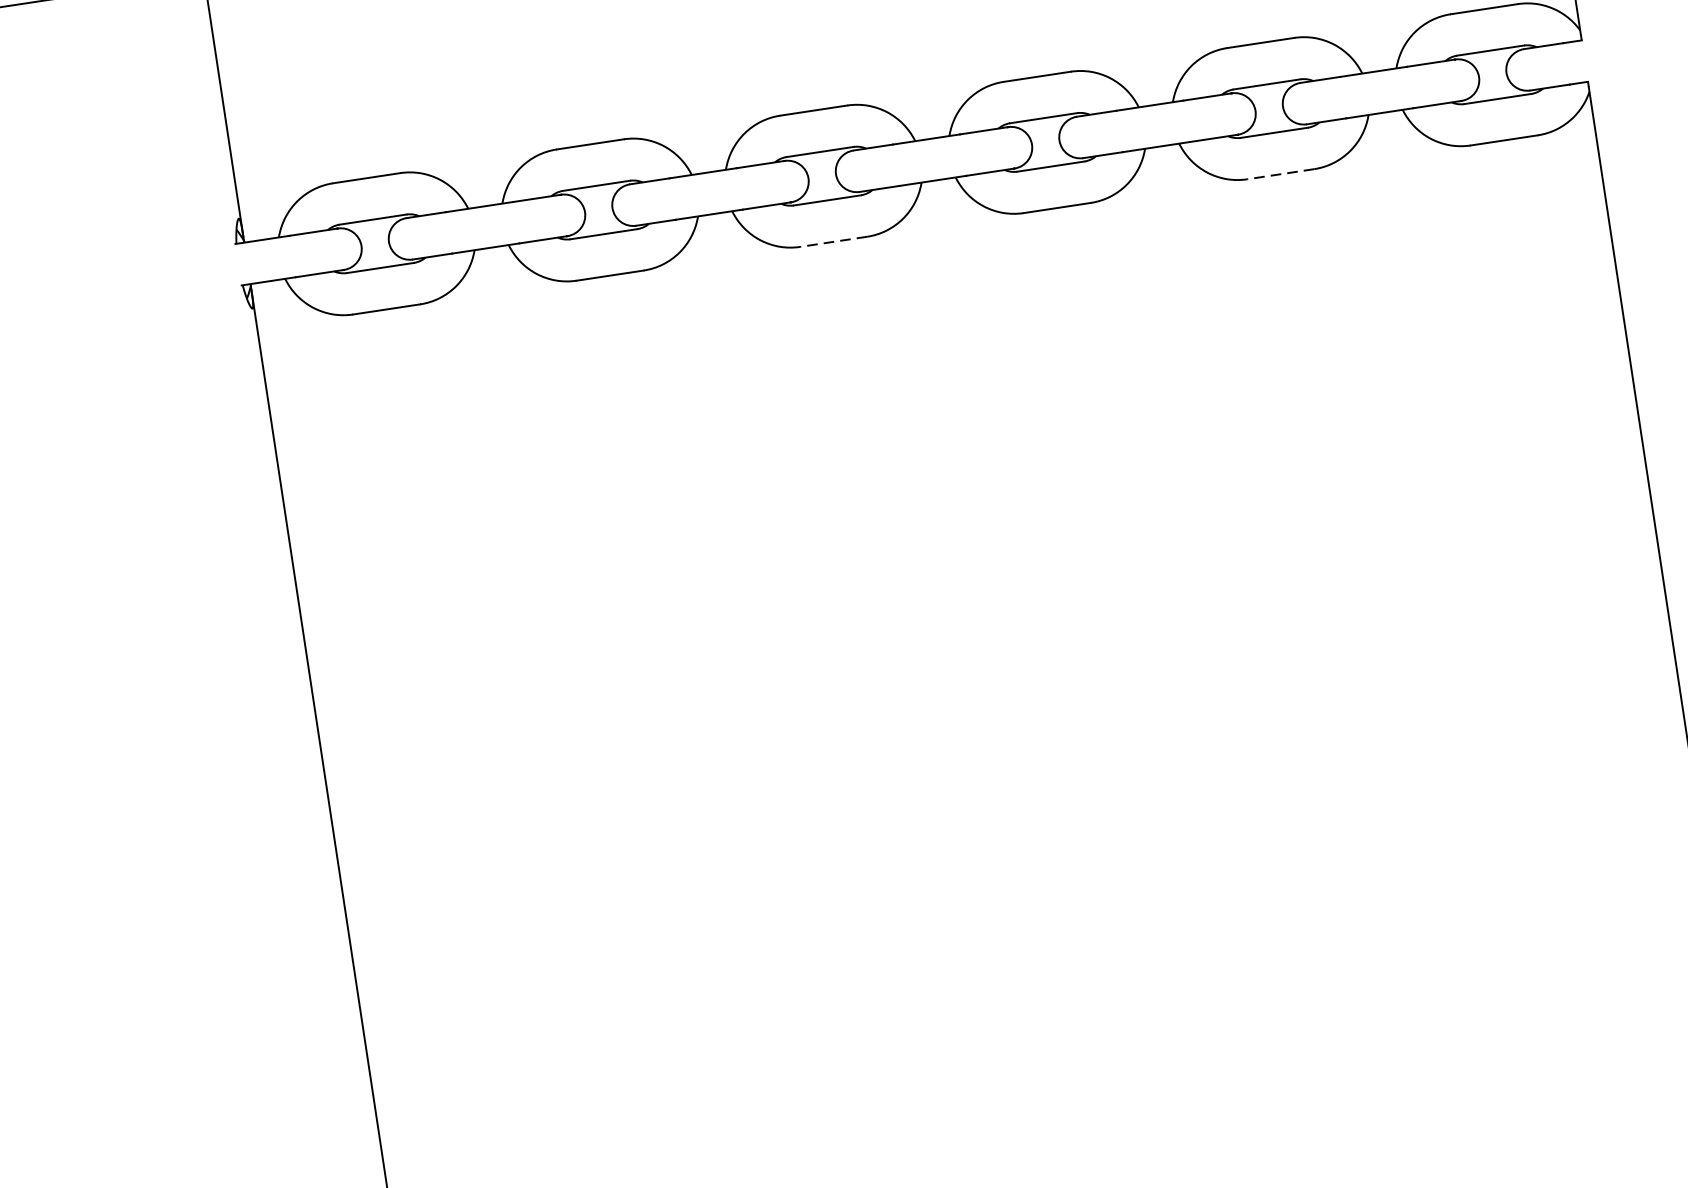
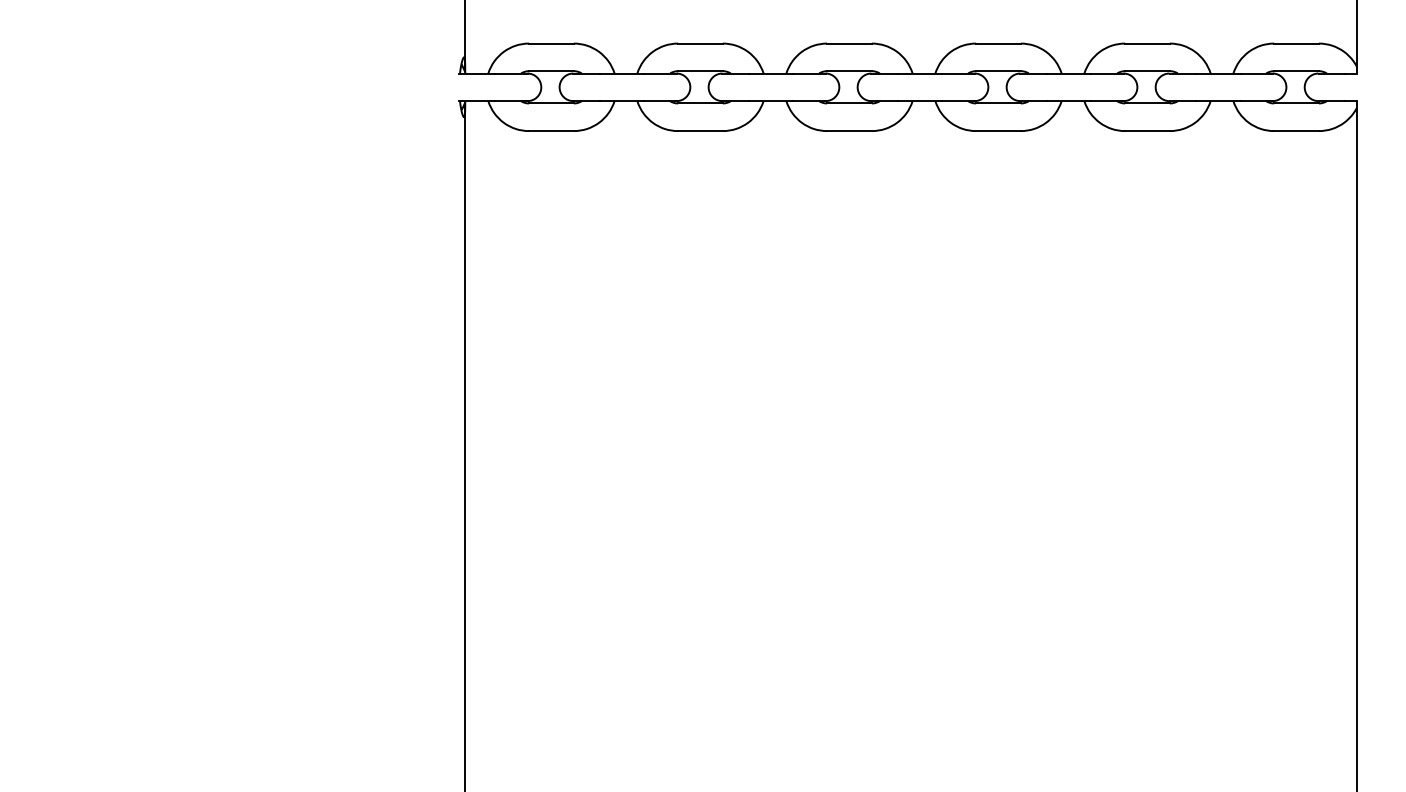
line: (1280, 174) -> (1147, 131), dashed -> solid
line: (833, 242) -> (849, 131), dashed -> solid

